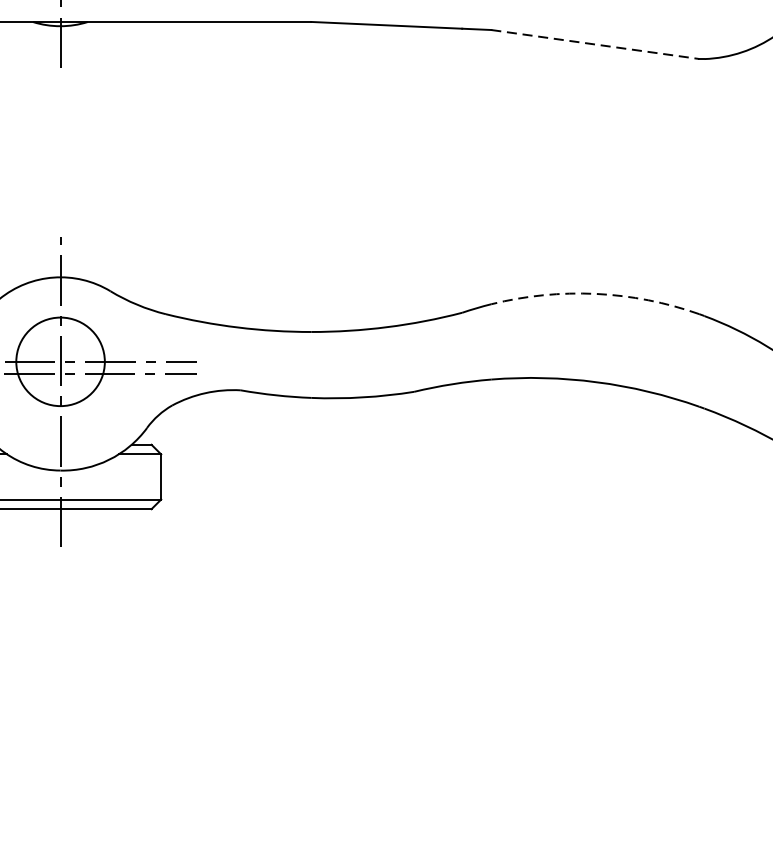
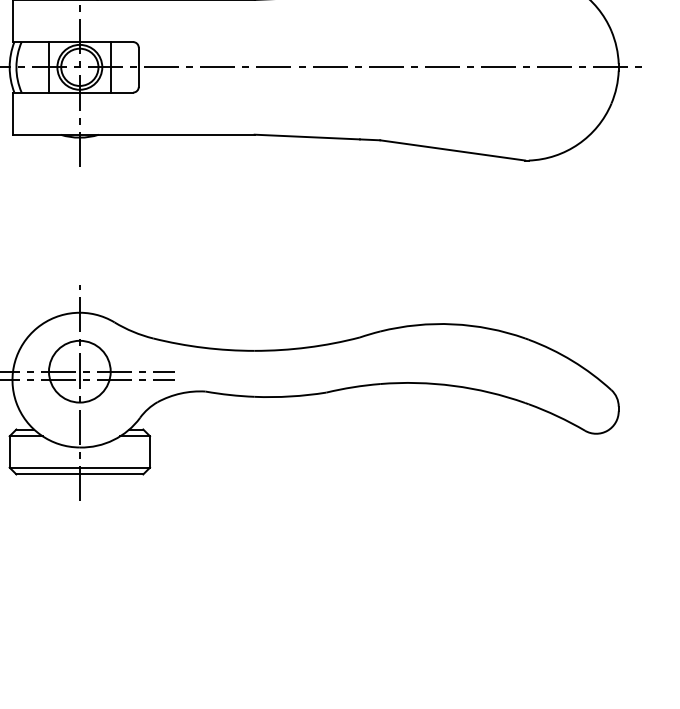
line: (596, 44) -> (453, 150), dashed -> solid
arc: (596, 294) -> (453, 324), dashed -> solid

